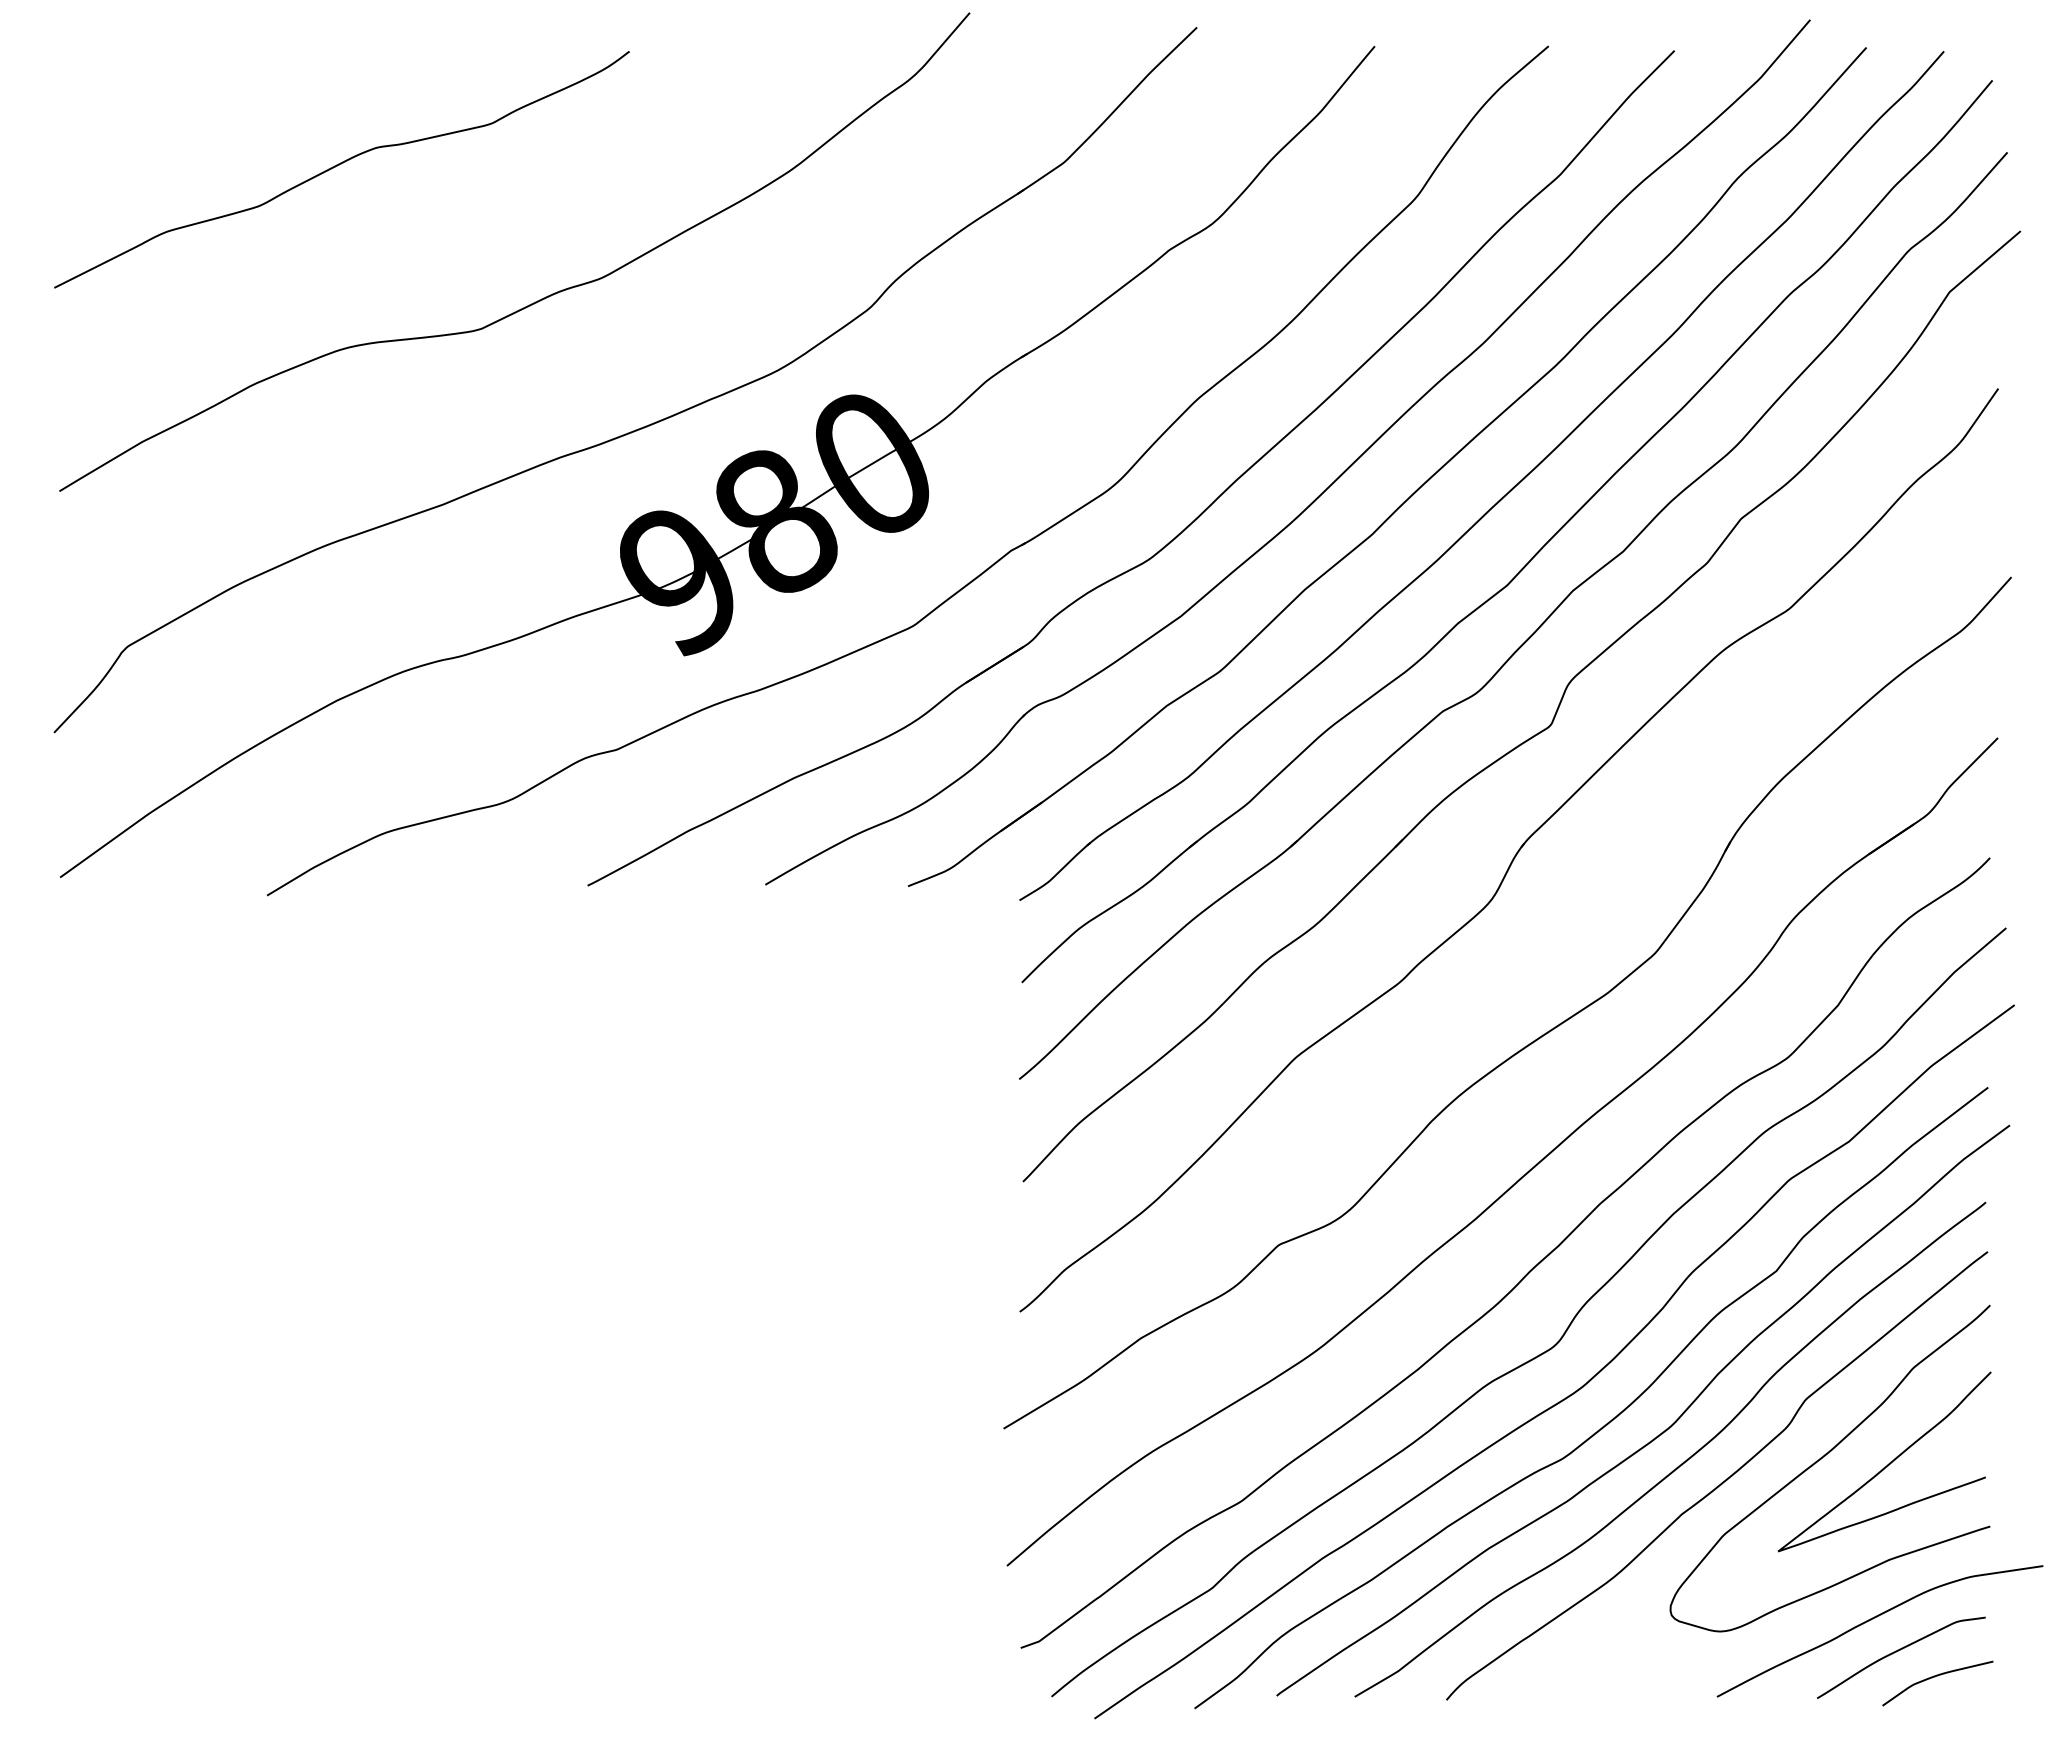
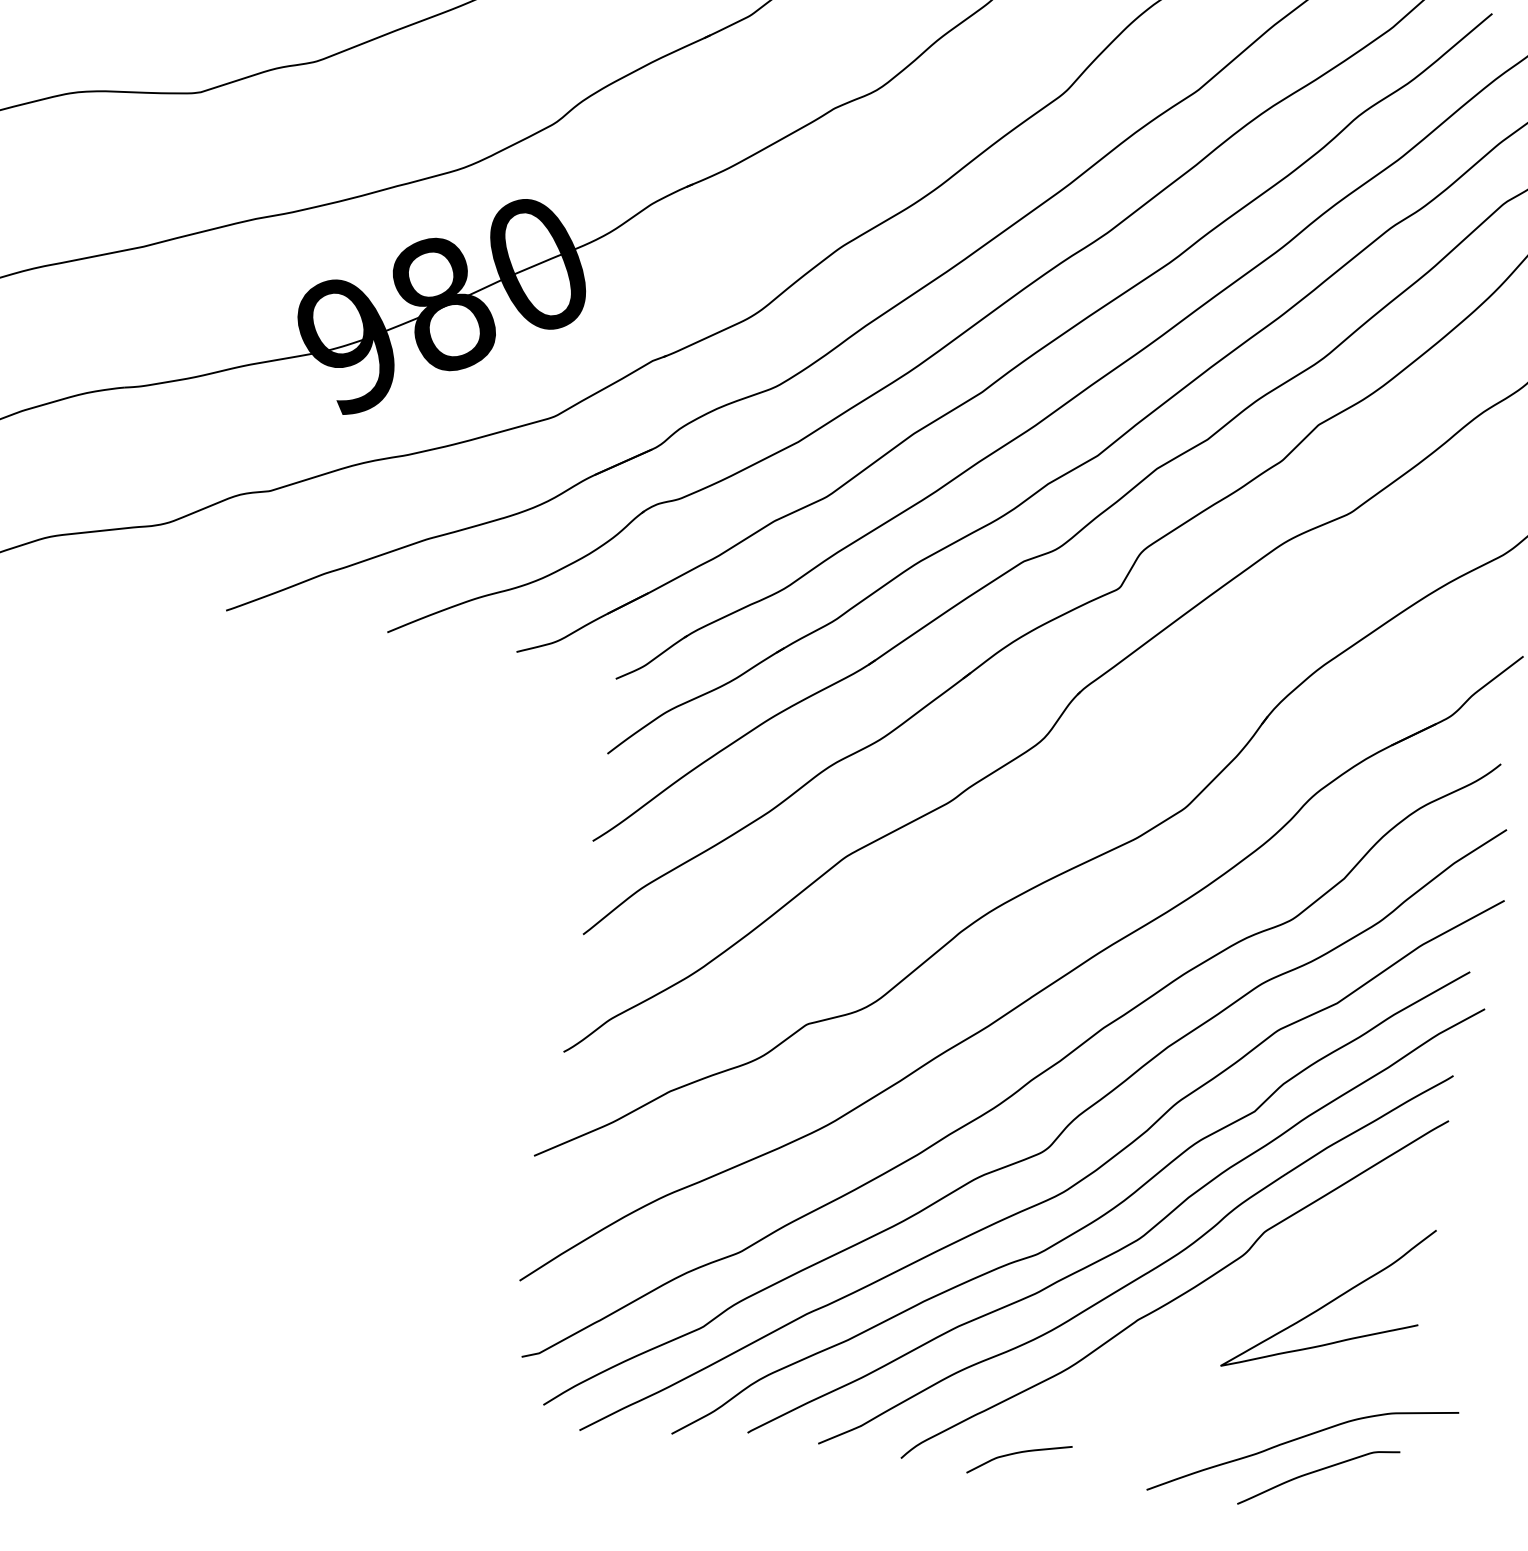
curve: (1821, 1459) -> (1271, 1288), removed
curve: (1935, 1677) -> (1018, 1453), moved

